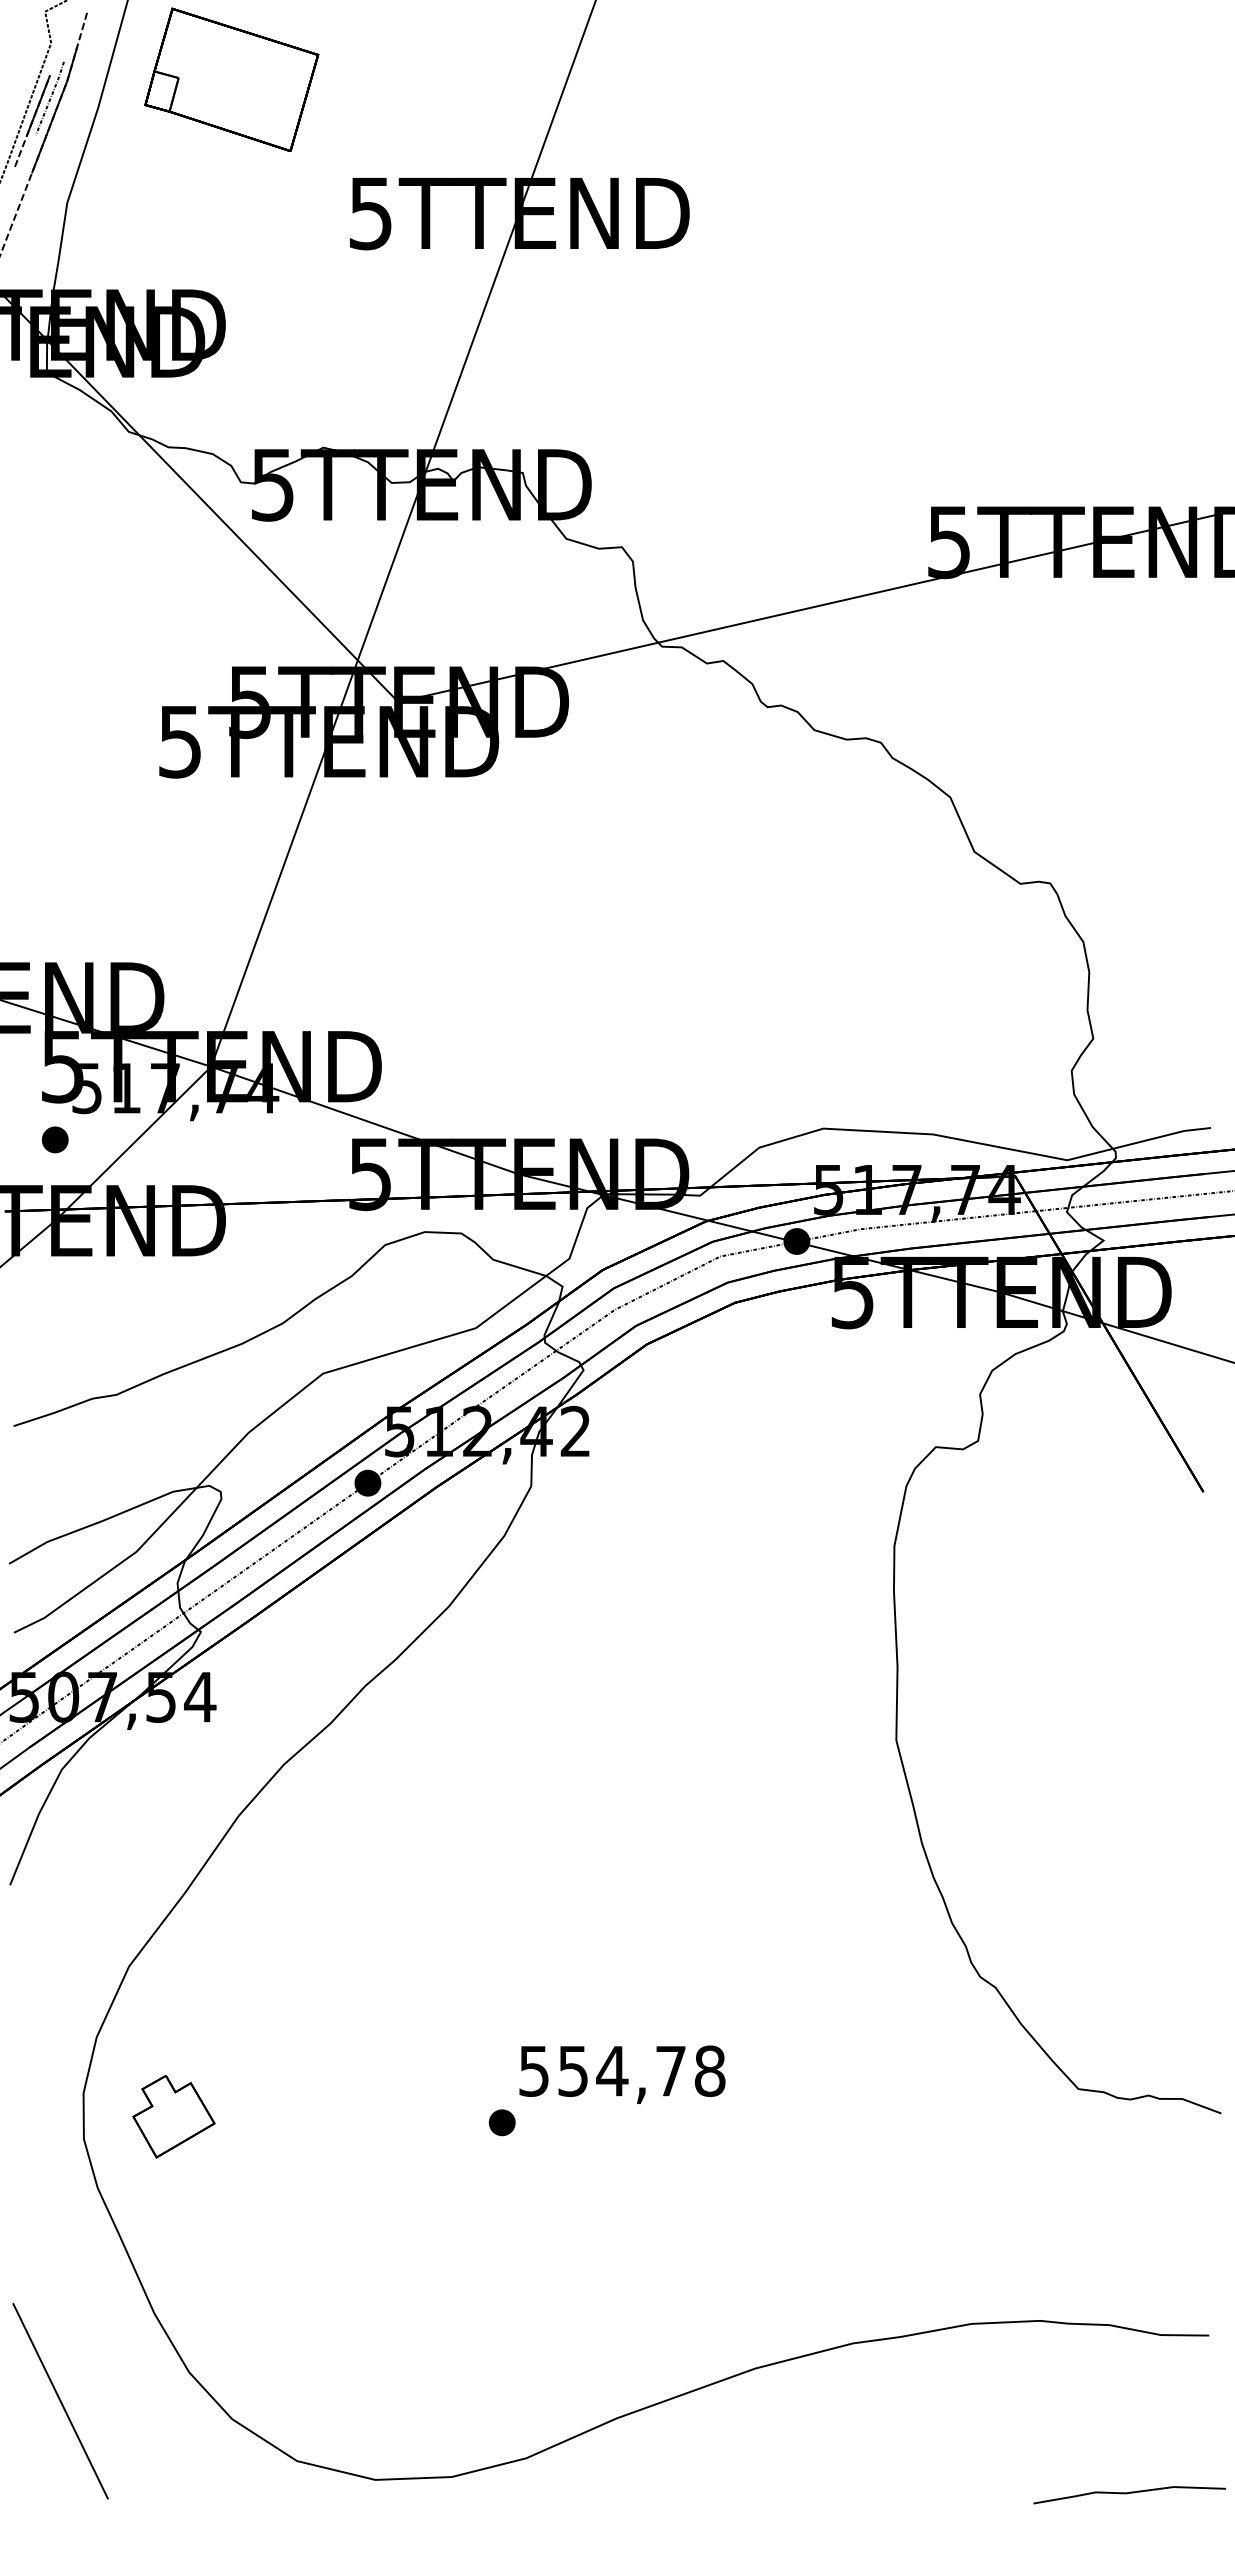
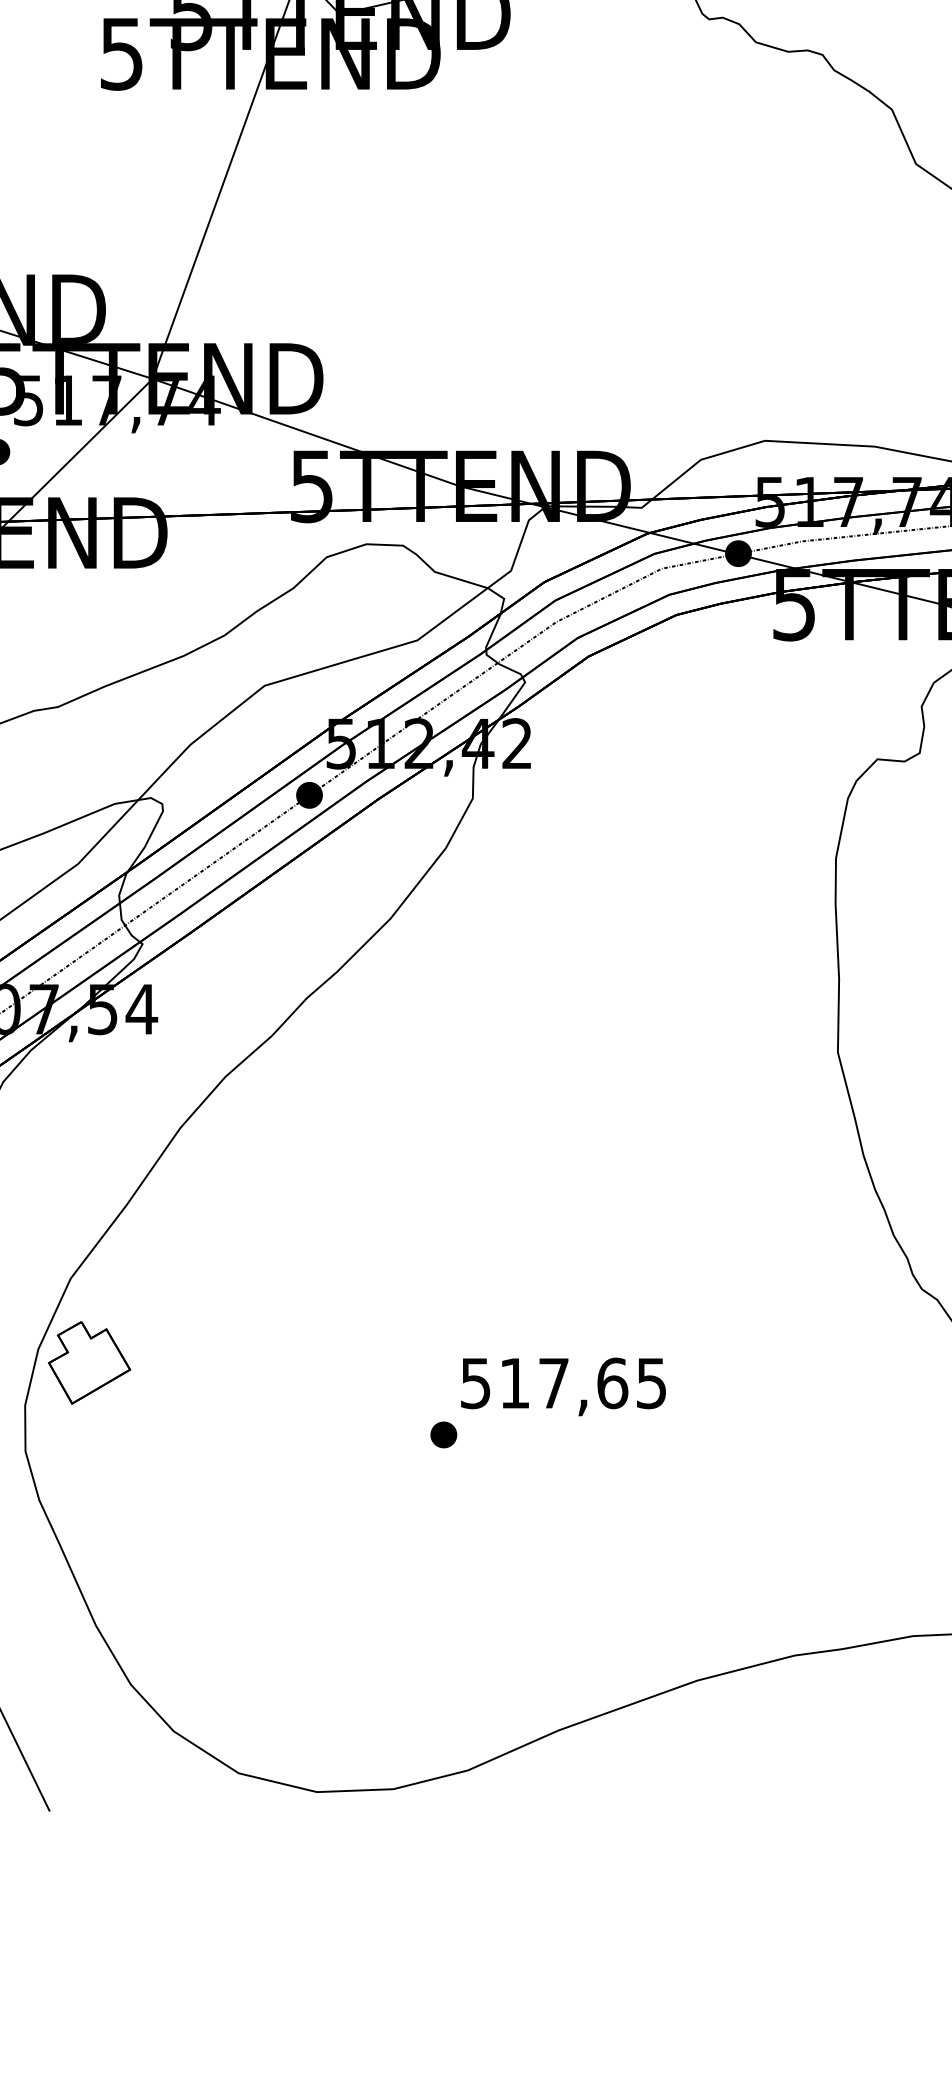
text: (641, 2070) -> (583, 1382), 554,78 -> 517,65
part: (173, 2116) -> (89, 1362), moved

